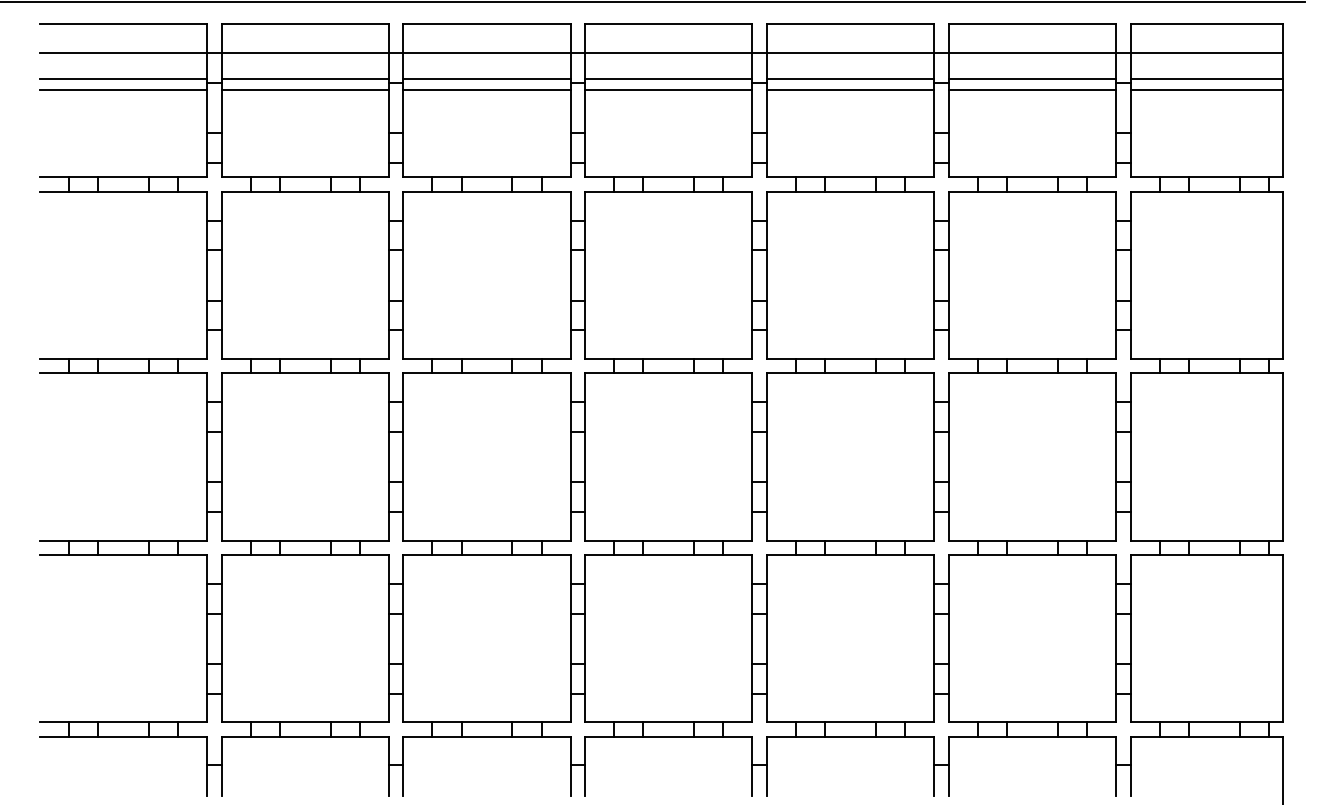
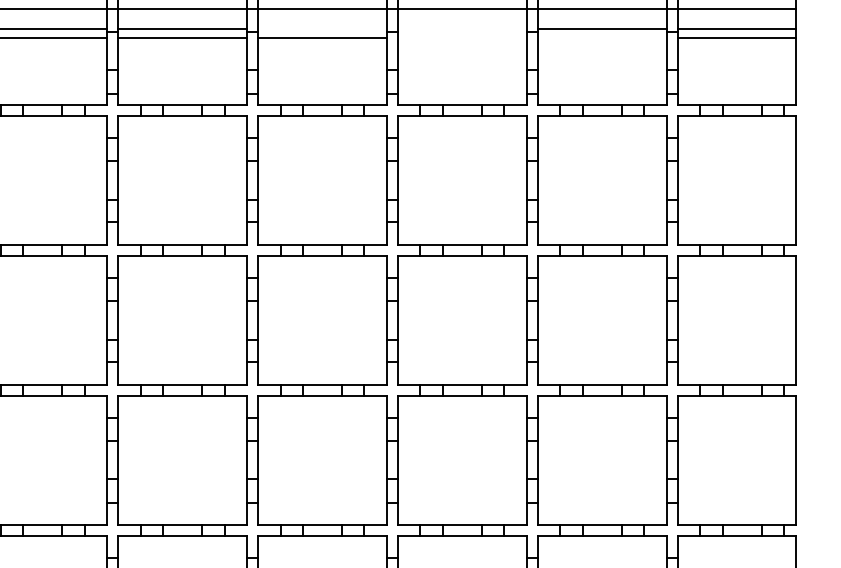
line: (668, 78) -> (322, 28), removed
line: (850, 78) -> (462, 28), removed
line: (850, 90) -> (462, 38), removed
line: (1032, 90) -> (602, 38), removed

